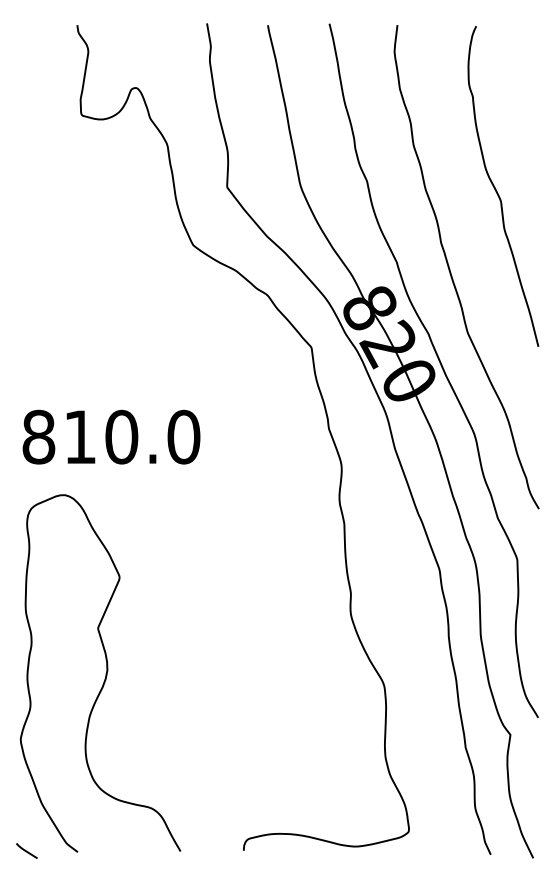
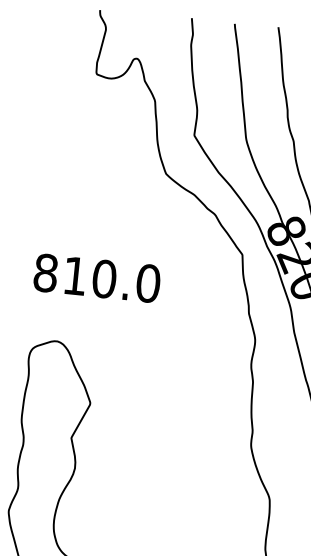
text: (111, 436) -> (97, 277), moved

